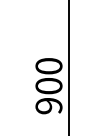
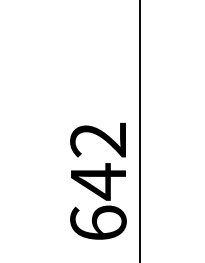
text: (48, 86) -> (97, 182), 900 -> 642

